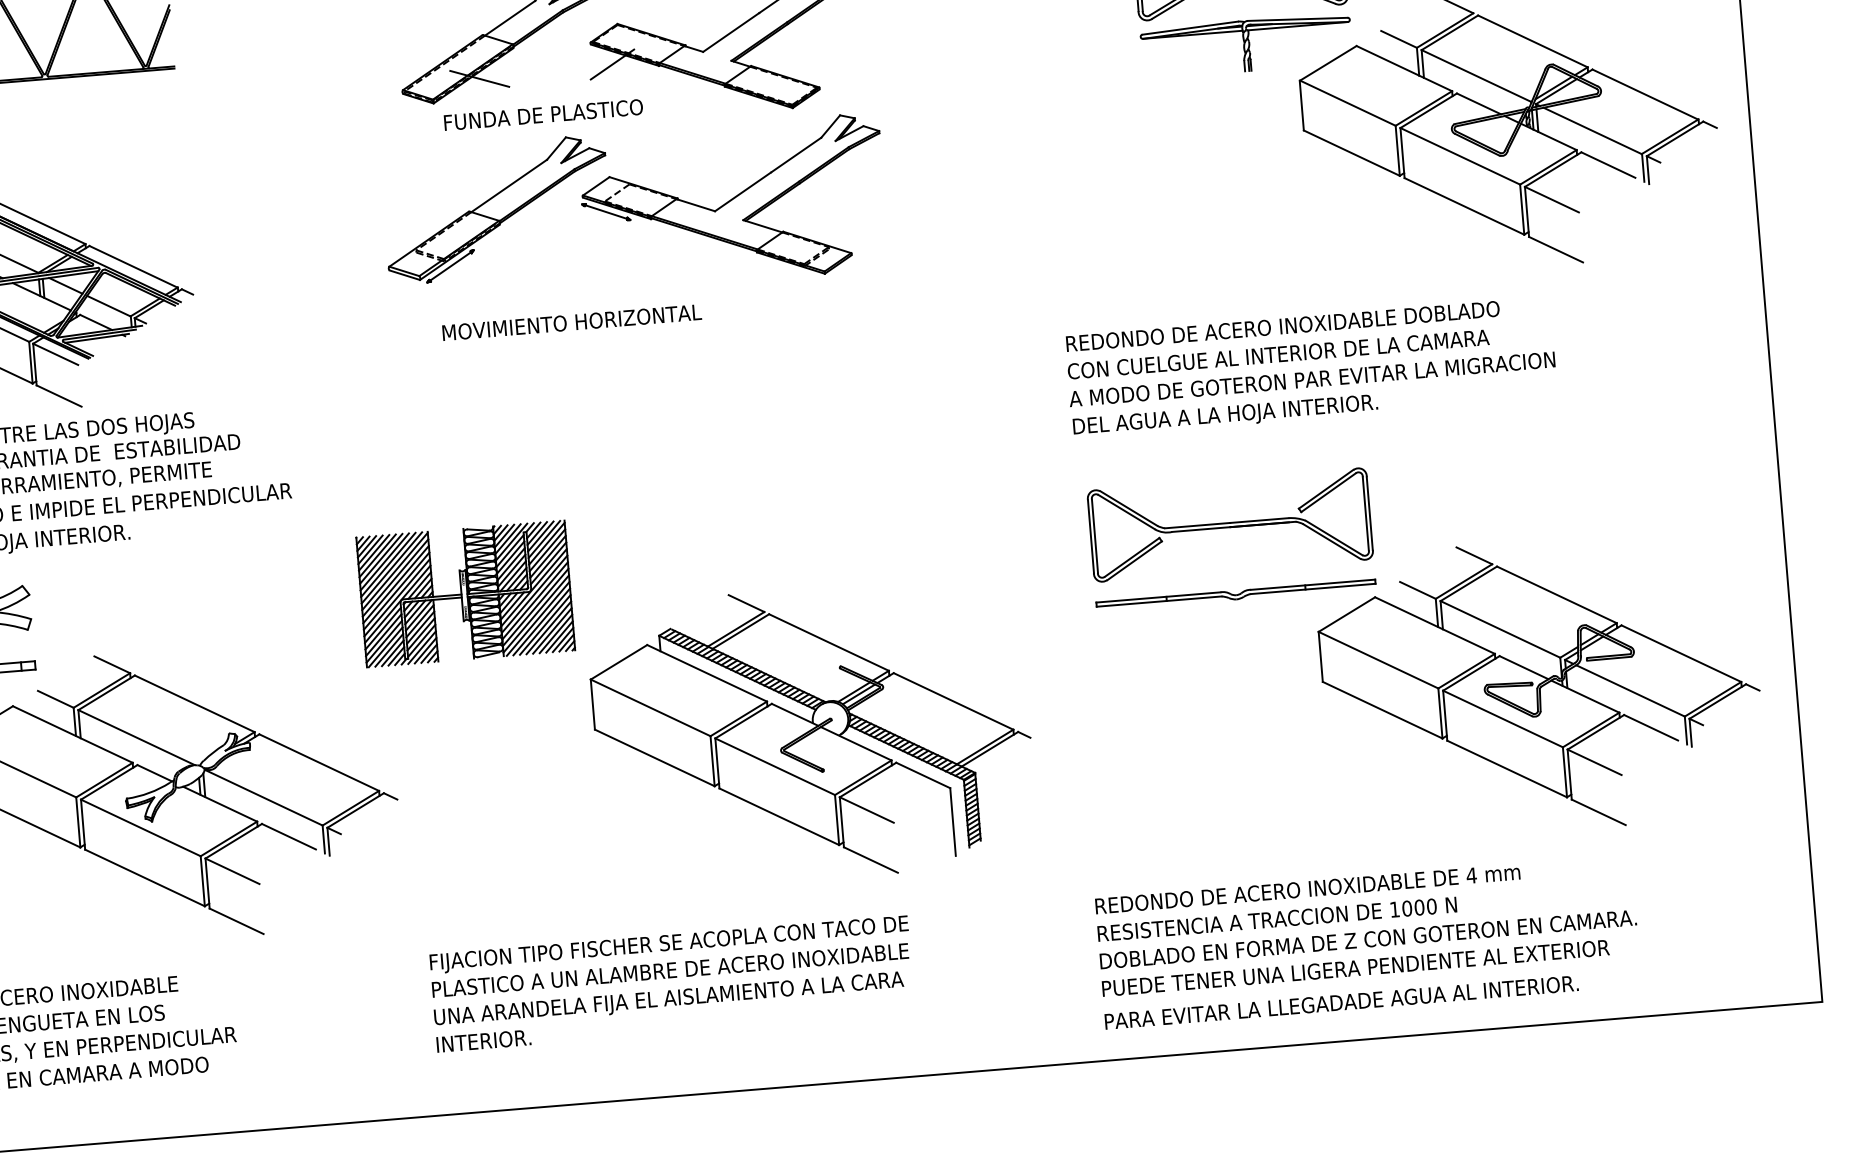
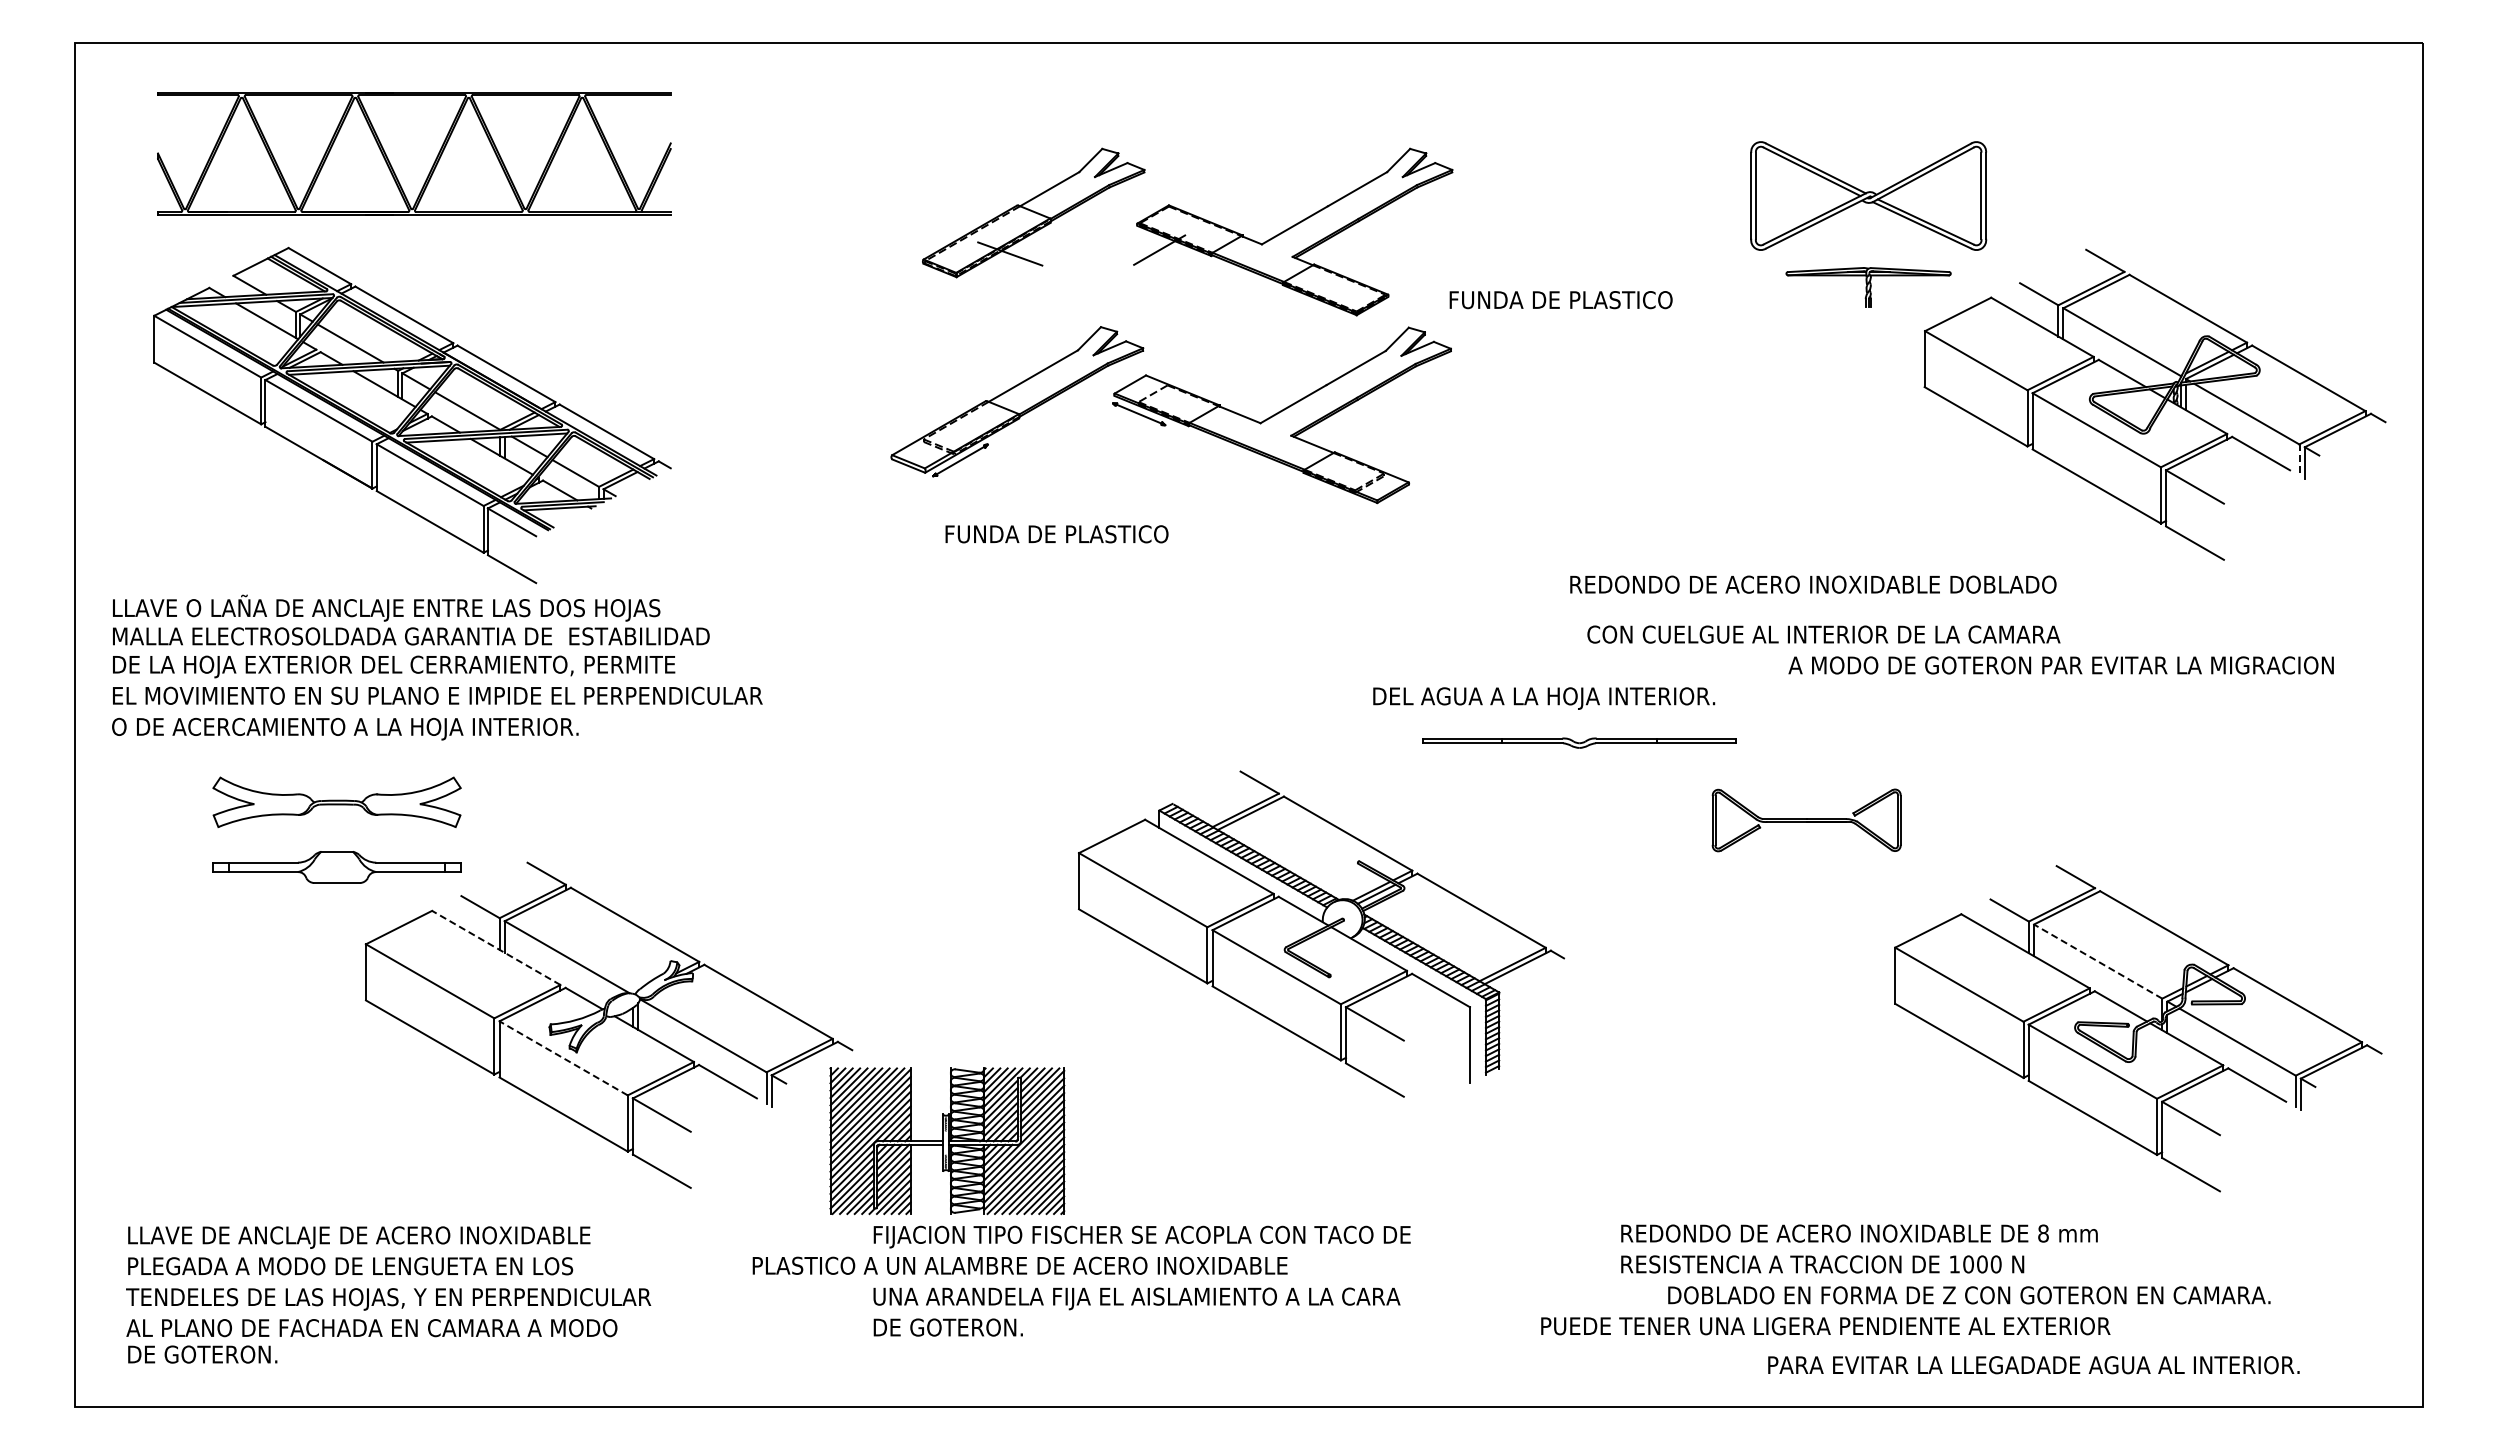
part: (1246, 45) -> (1868, 287), size x0.7
text: (543, 115) -> (1560, 300), moved
line: (1642, 167) -> (2299, 459), solid -> dashed
text: (572, 322) -> (1091, 534), MOVIMIENTO HORIZONTAL -> FUNDA DE PLASTICO
text: (1283, 326) -> (1813, 584), moved
text: (1278, 354) -> (1823, 634), moved
text: (1311, 379) -> (2060, 665), moved
text: (1225, 416) -> (1544, 698), moved
part: (1230, 525) -> (1806, 820), size x0.6
part: (465, 594) -> (947, 1141), moved
part: (1236, 594) -> (1579, 742), moved
line: (1499, 629) -> (2097, 961), solid -> dashed
part: (812, 733) -> (1321, 933), moved
line: (72, 734) -> (495, 947), solid -> dashed
line: (140, 828) -> (563, 1058), solid -> dashed
text: (1471, 875) -> (2043, 1233), 4 -> 8
text: (1368, 939) -> (1969, 1295), moved
text: (1355, 968) -> (1825, 1326), moved
text: (669, 970) -> (1019, 1265), moved
text: (1341, 1002) -> (2033, 1365), moved
text: (504, 1039) -> (949, 1327), INTERIOR. -> DE GOTERON.

